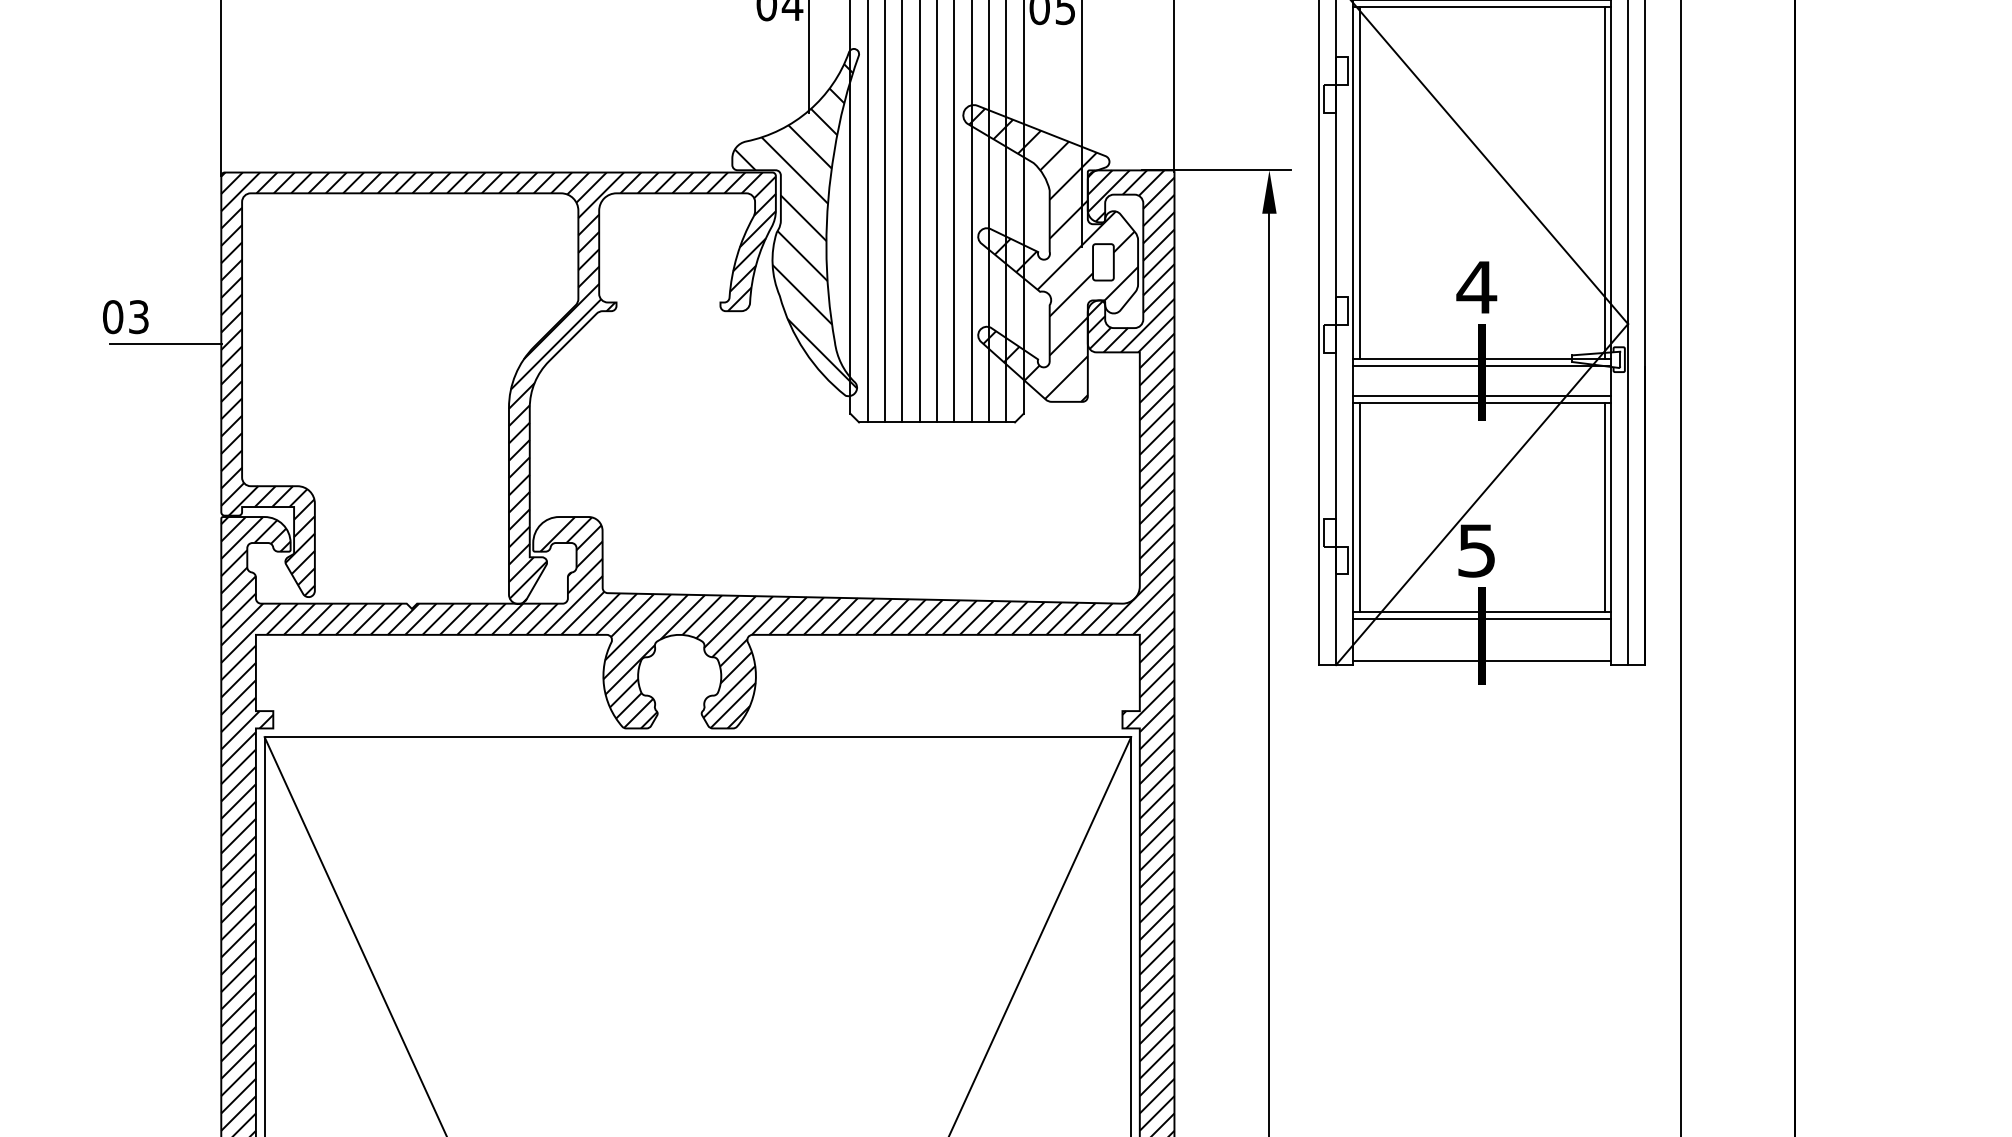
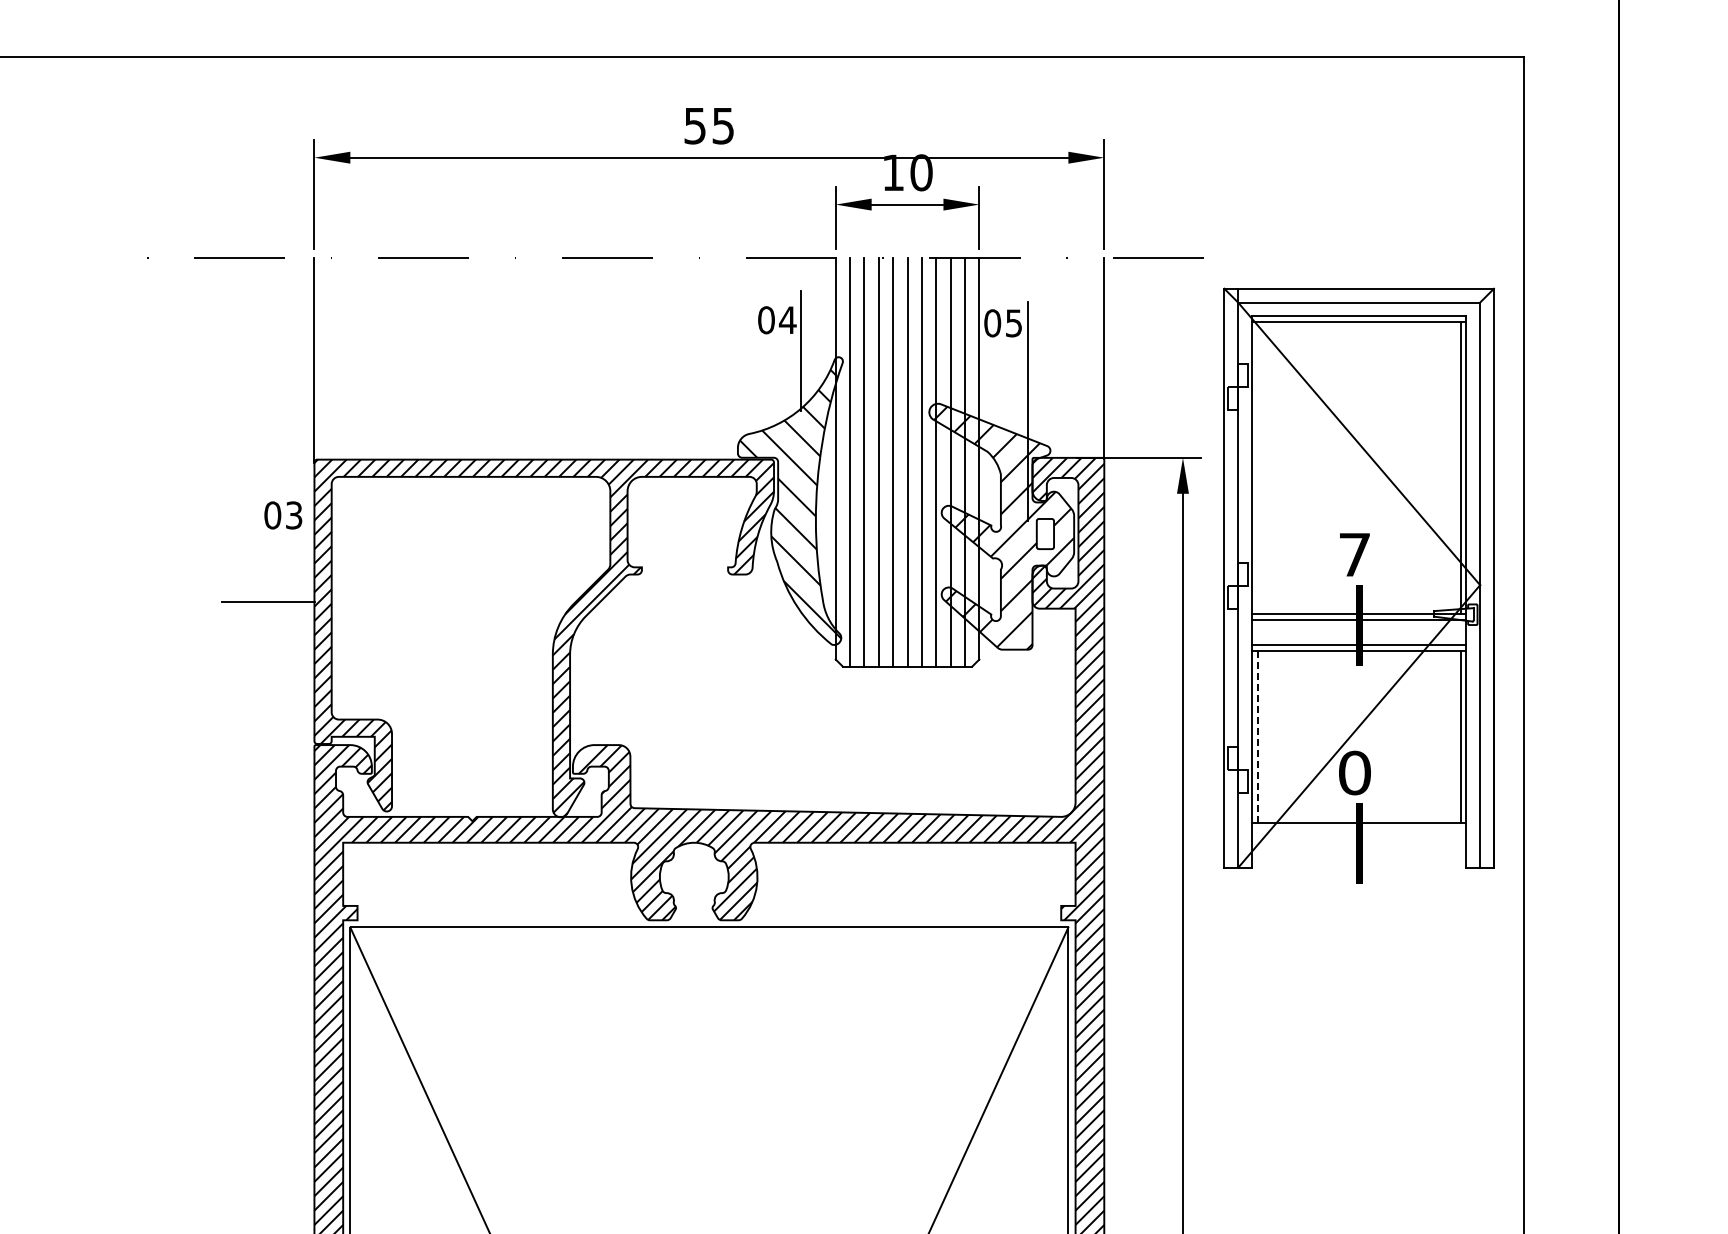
line: (1359, 182) -> (1257, 467), removed
text: (1476, 287) -> (1354, 554), 4 -> 7
text: (126, 317) -> (283, 515), moved
line: (1359, 507) -> (1257, 737), solid -> dashed
text: (1476, 550) -> (1354, 772), 5 -> 0
line: (1481, 618) -> (1358, 829), removed
line: (1481, 661) -> (1358, 864), removed

